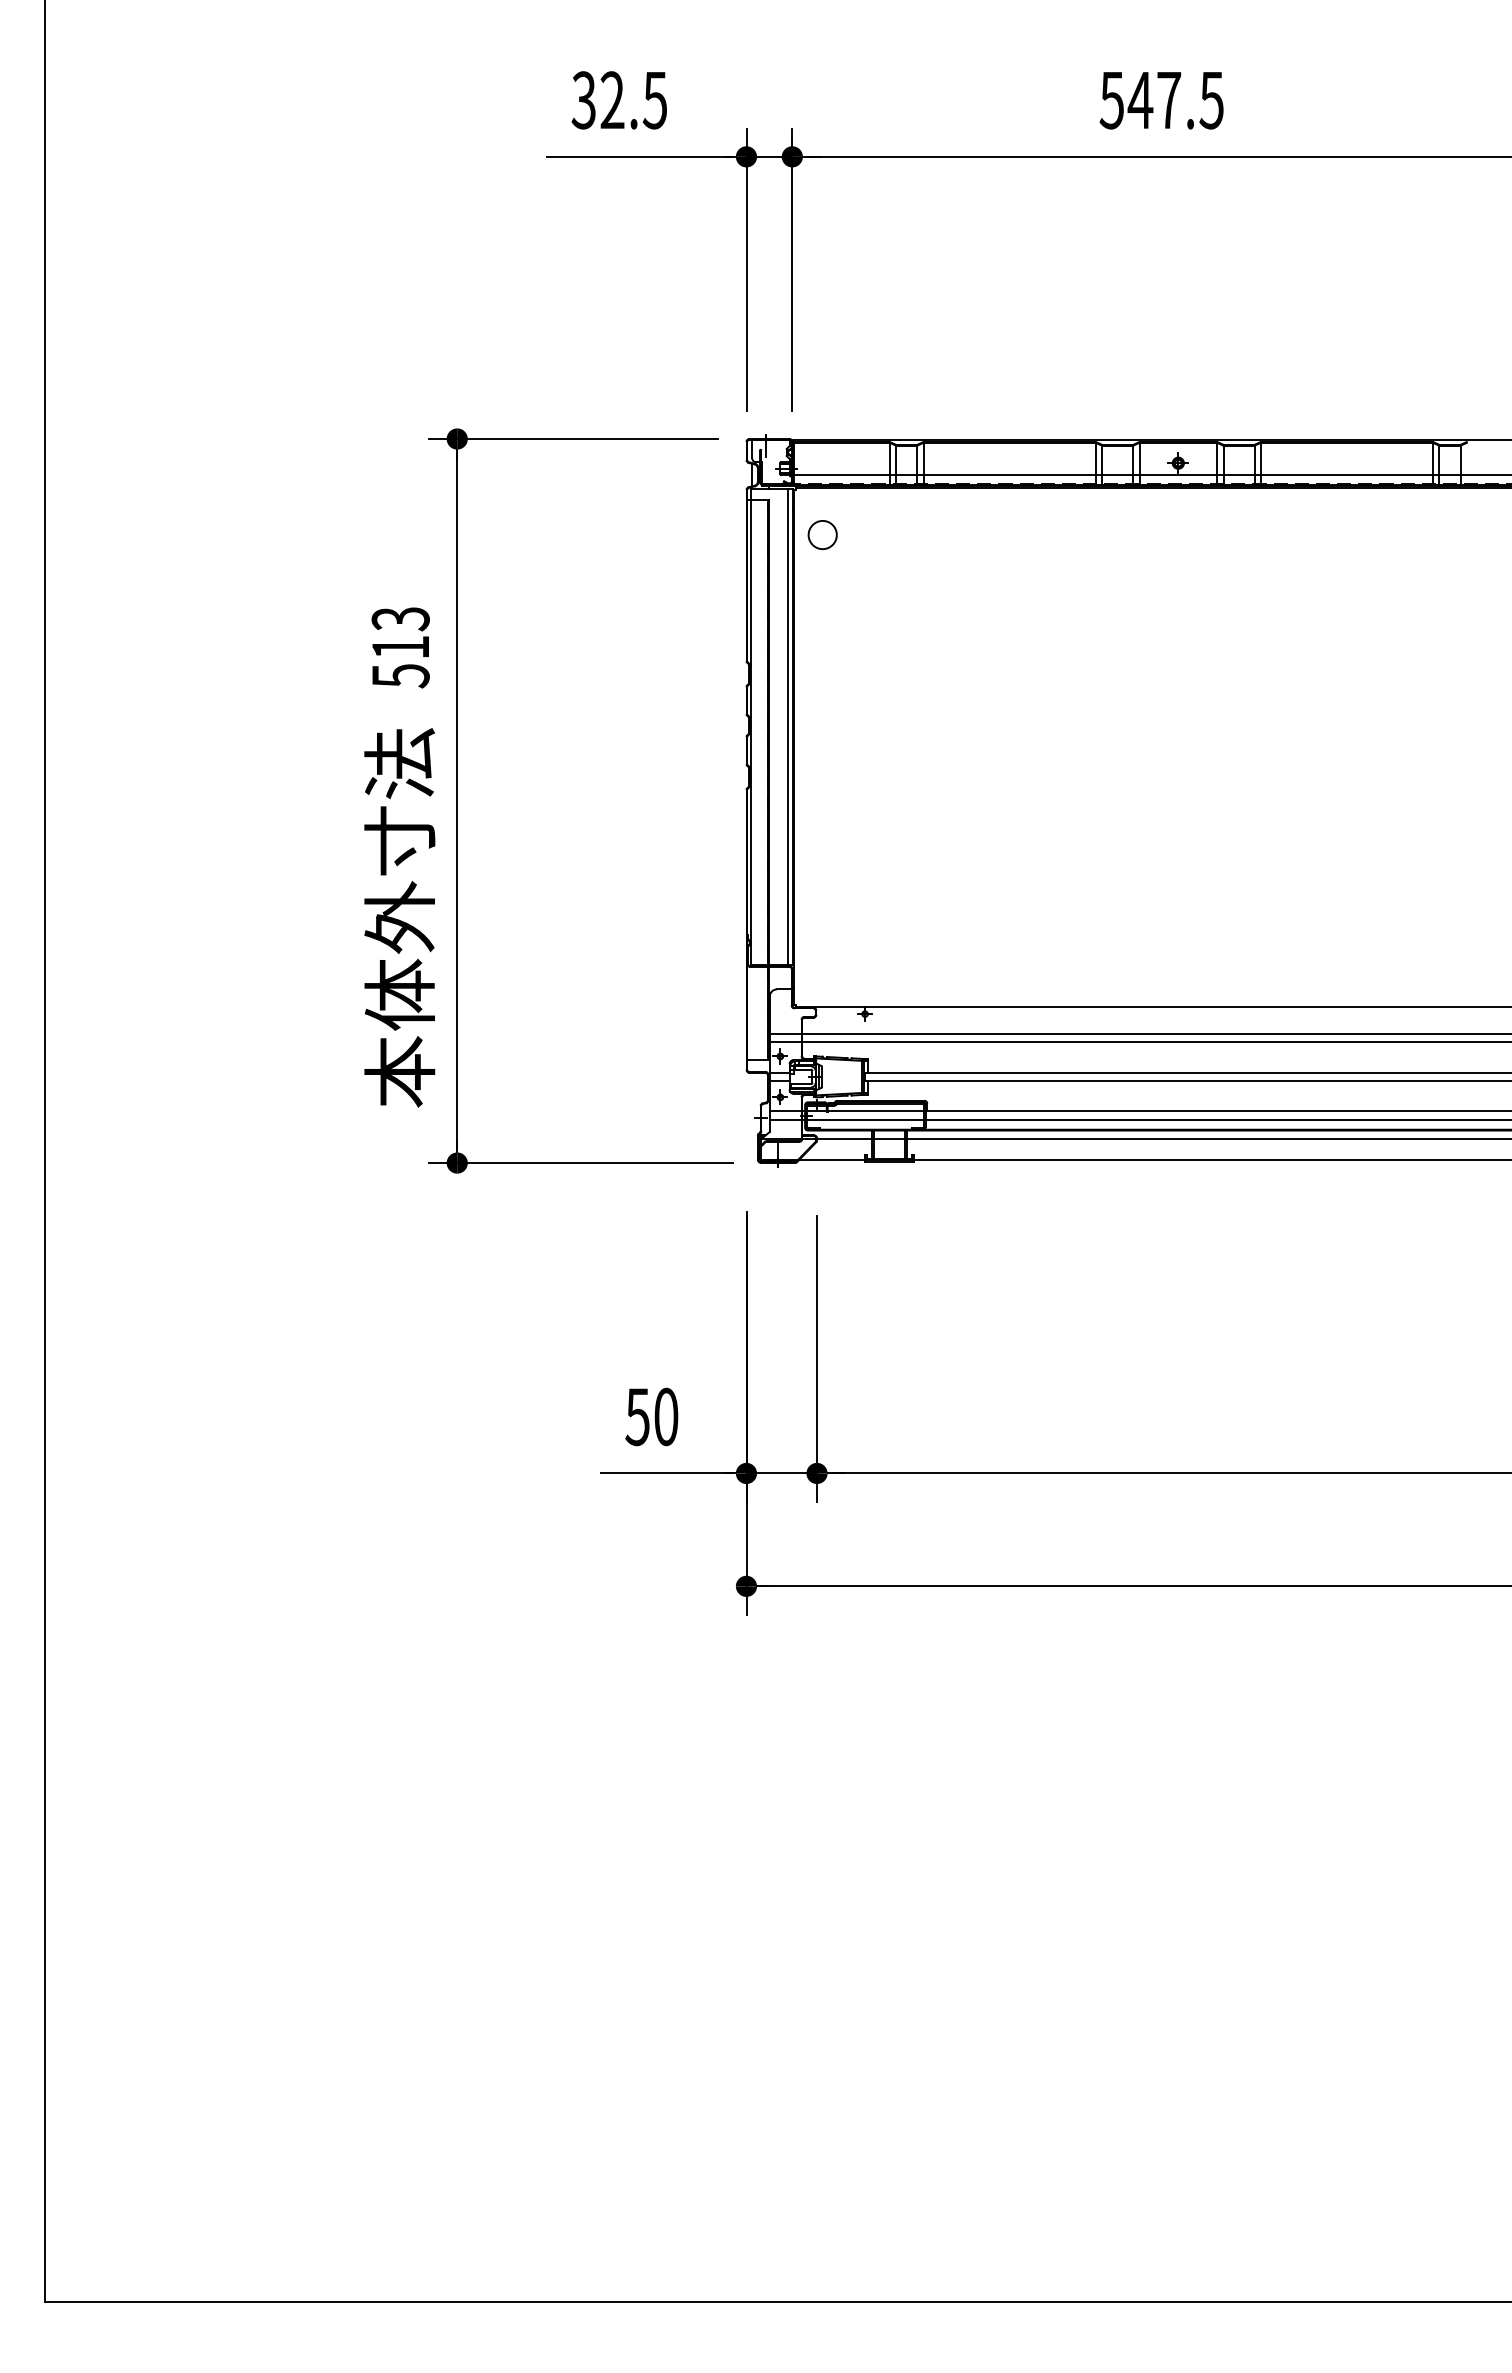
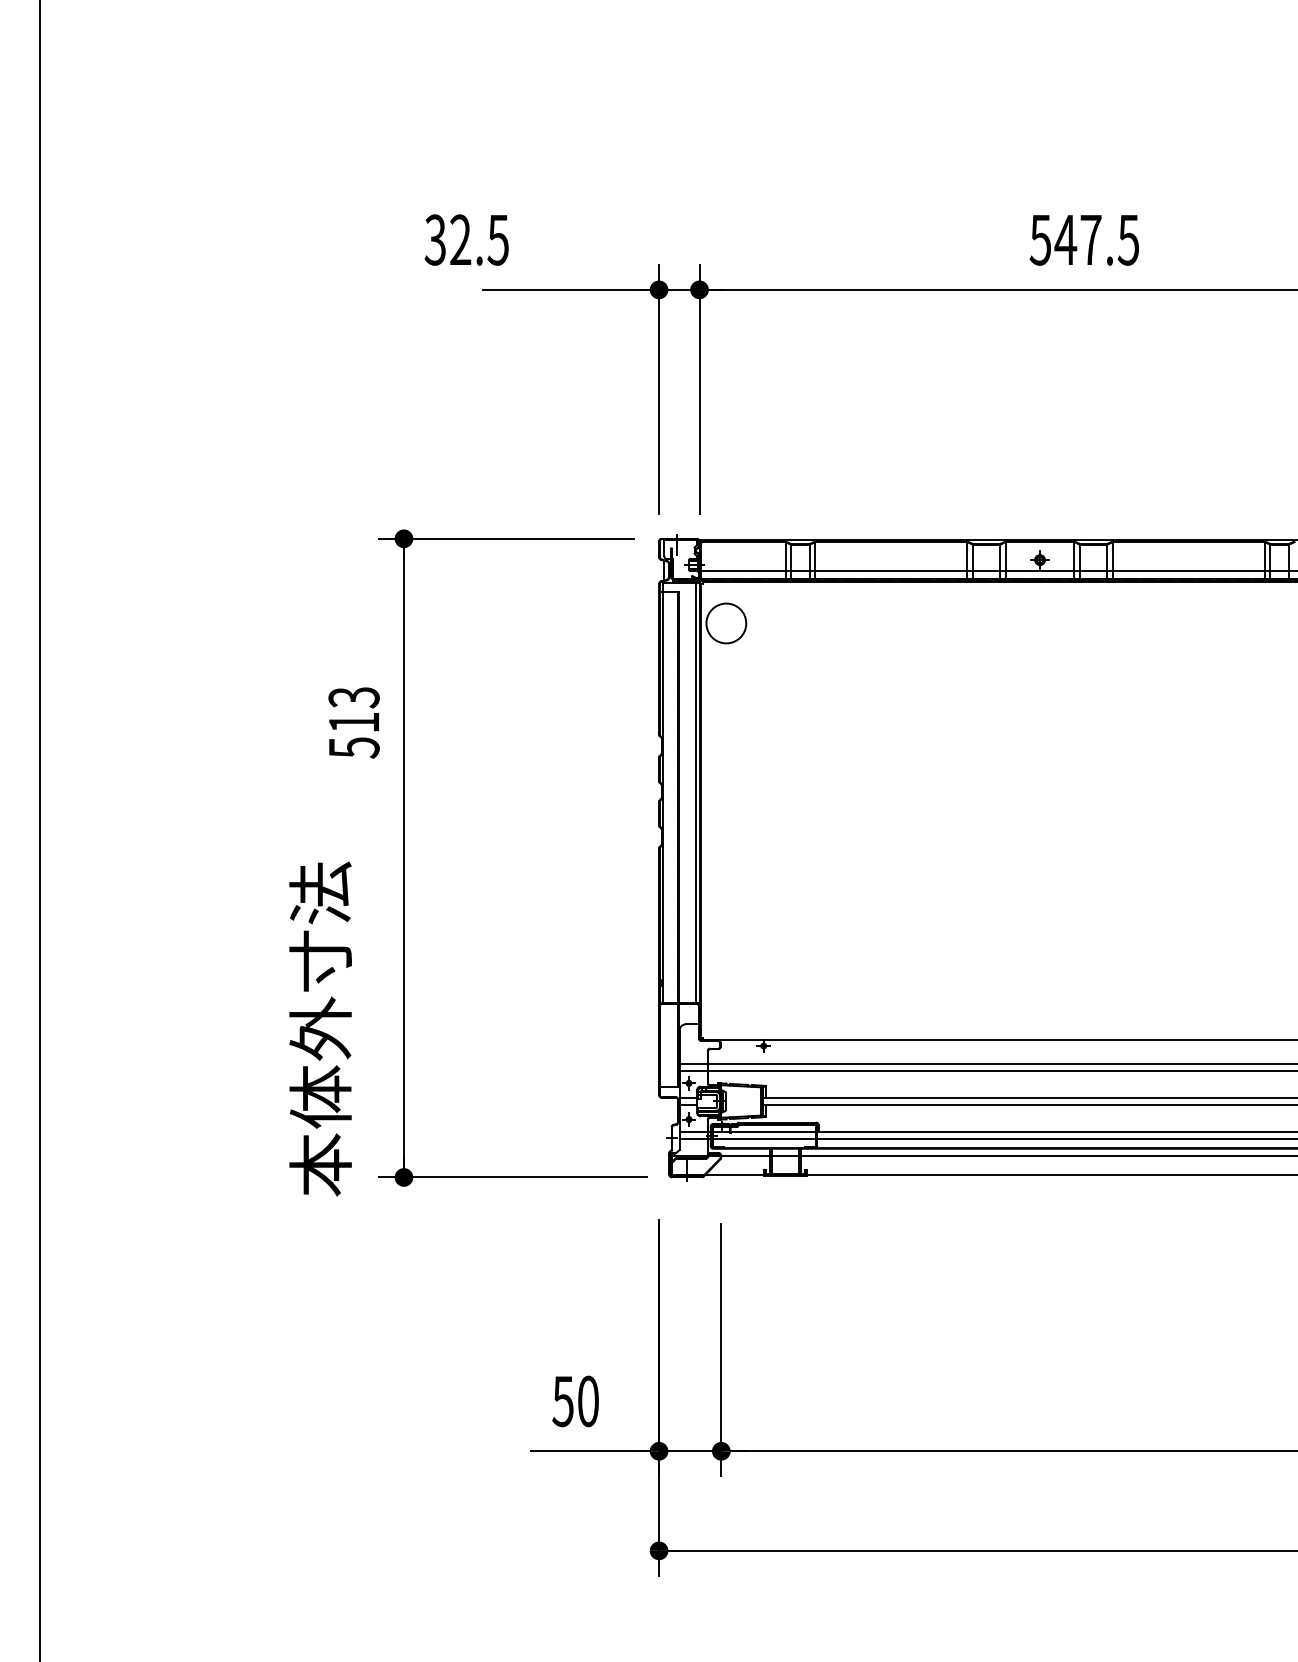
text: (618, 100) -> (465, 240), moved
text: (1161, 100) -> (1084, 240), moved
circle: (822, 534) -> (726, 623), size x1.6
text: (399, 917) -> (320, 1028), moved

